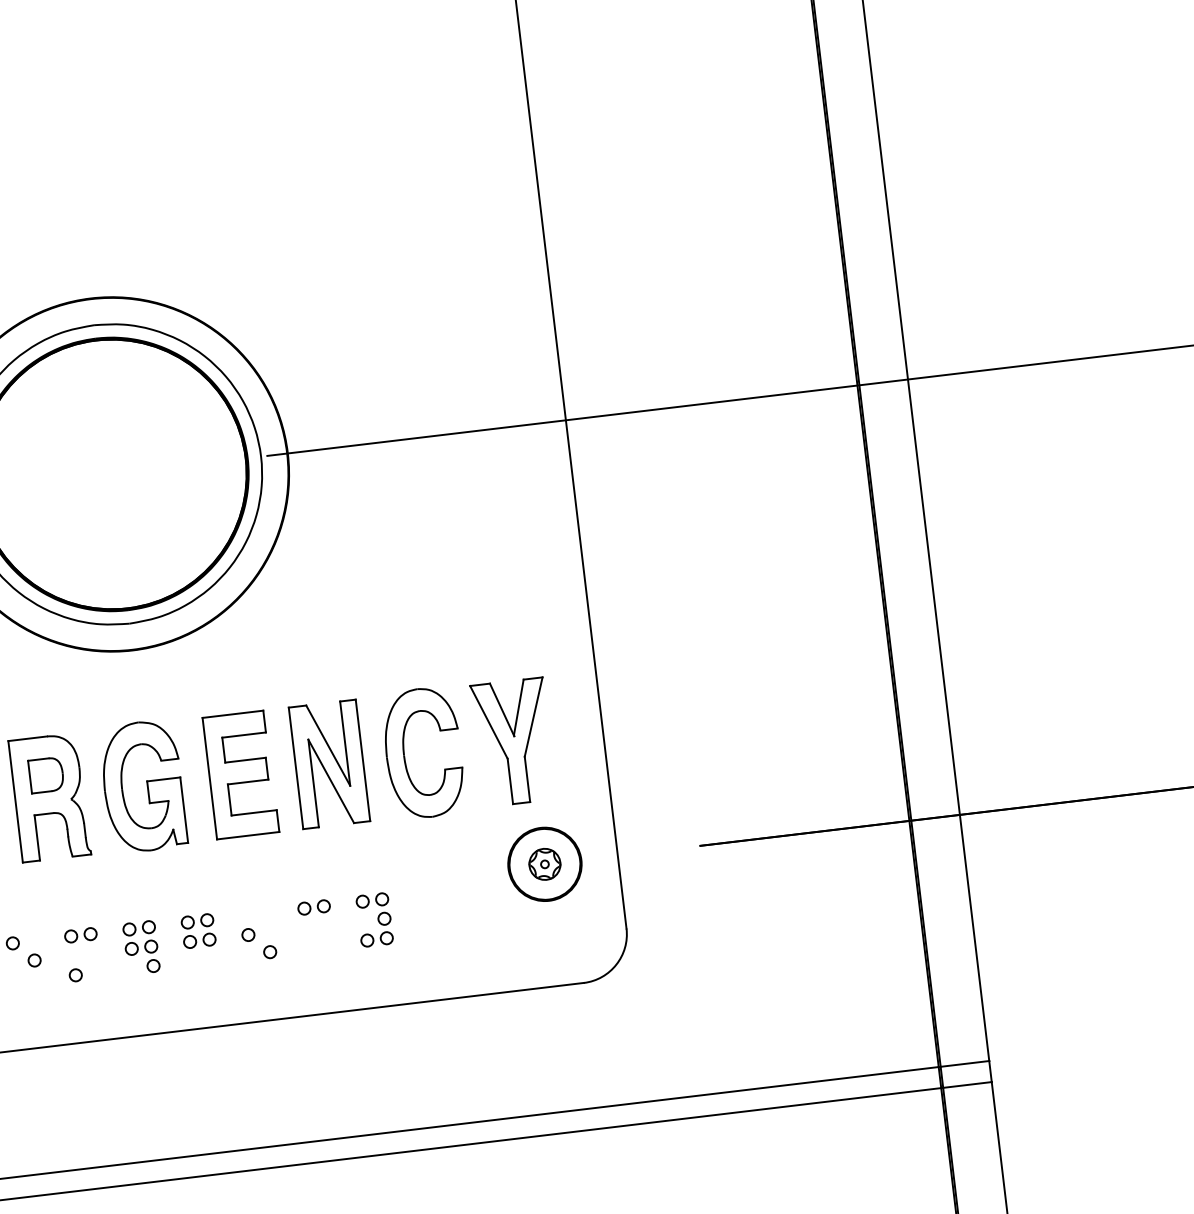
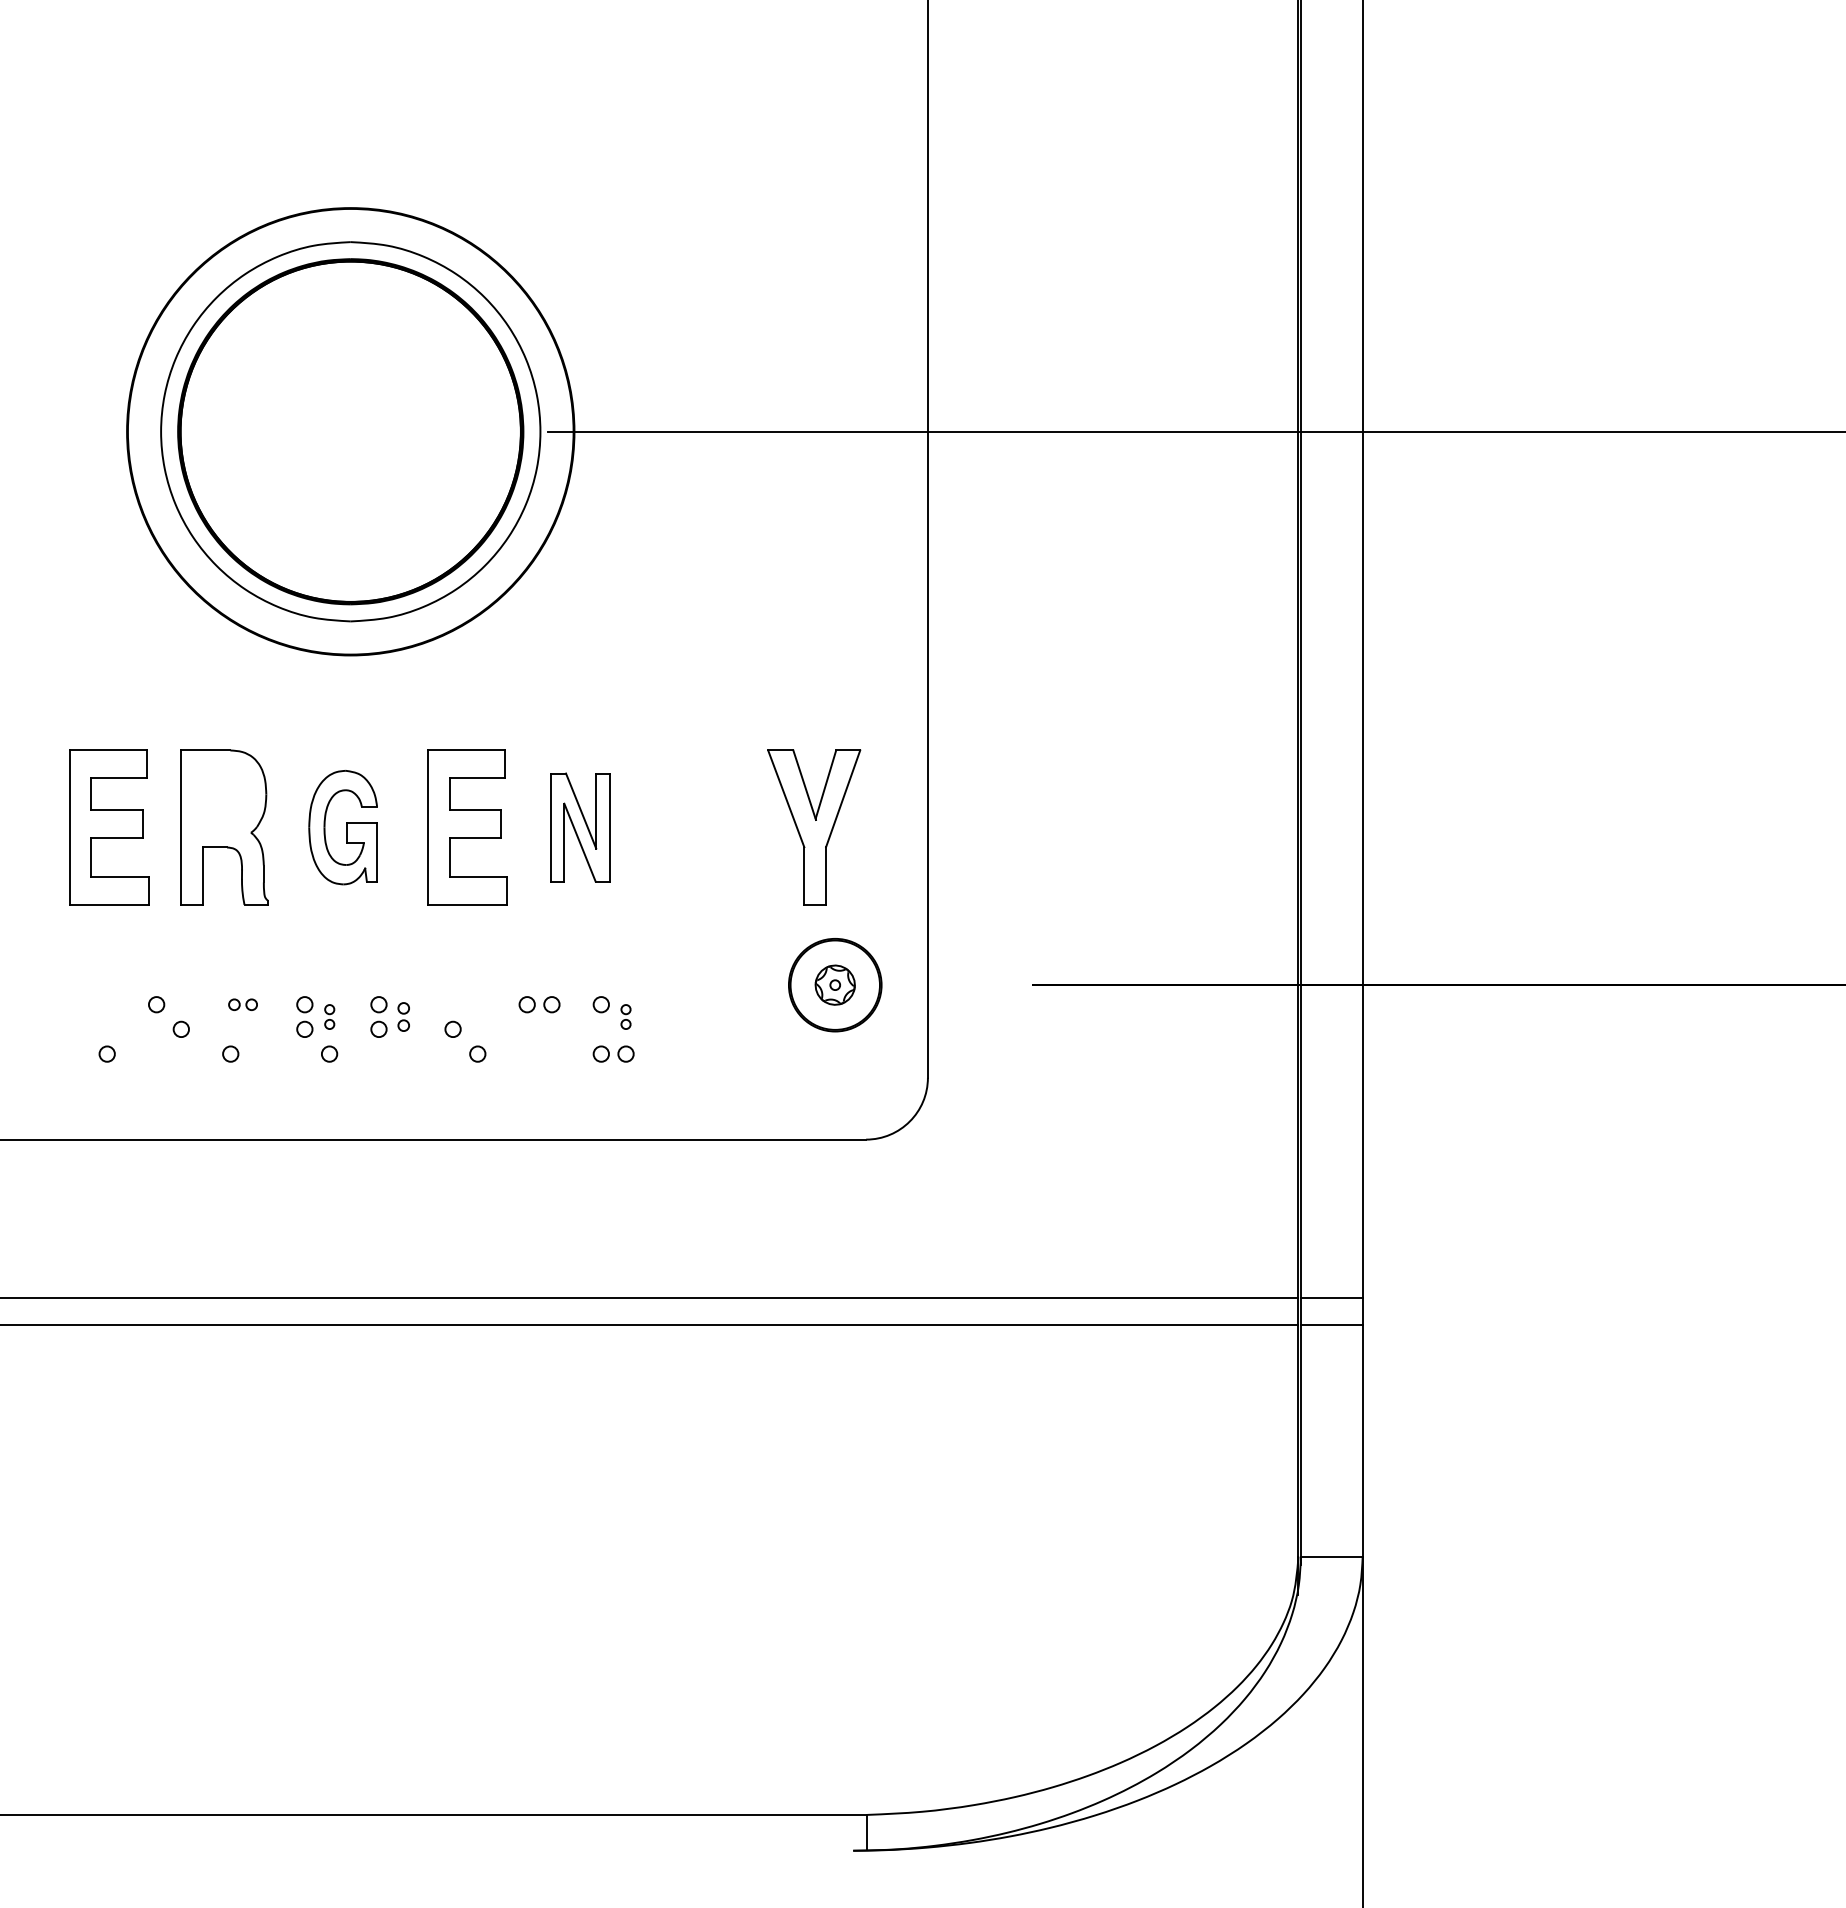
part: (404, 755) -> (675, 827), removed
part: (329, 764) -> (580, 827), size x0.7
part: (46, 774) -> (223, 798), removed
part: (142, 786) -> (342, 827), size x0.7
part: (382, 908) -> (625, 1016), size x0.6
part: (208, 929) -> (403, 1016), size x0.7
part: (80, 935) -> (242, 1004), size x0.7
part: (149, 936) -> (329, 1016), size x0.6

